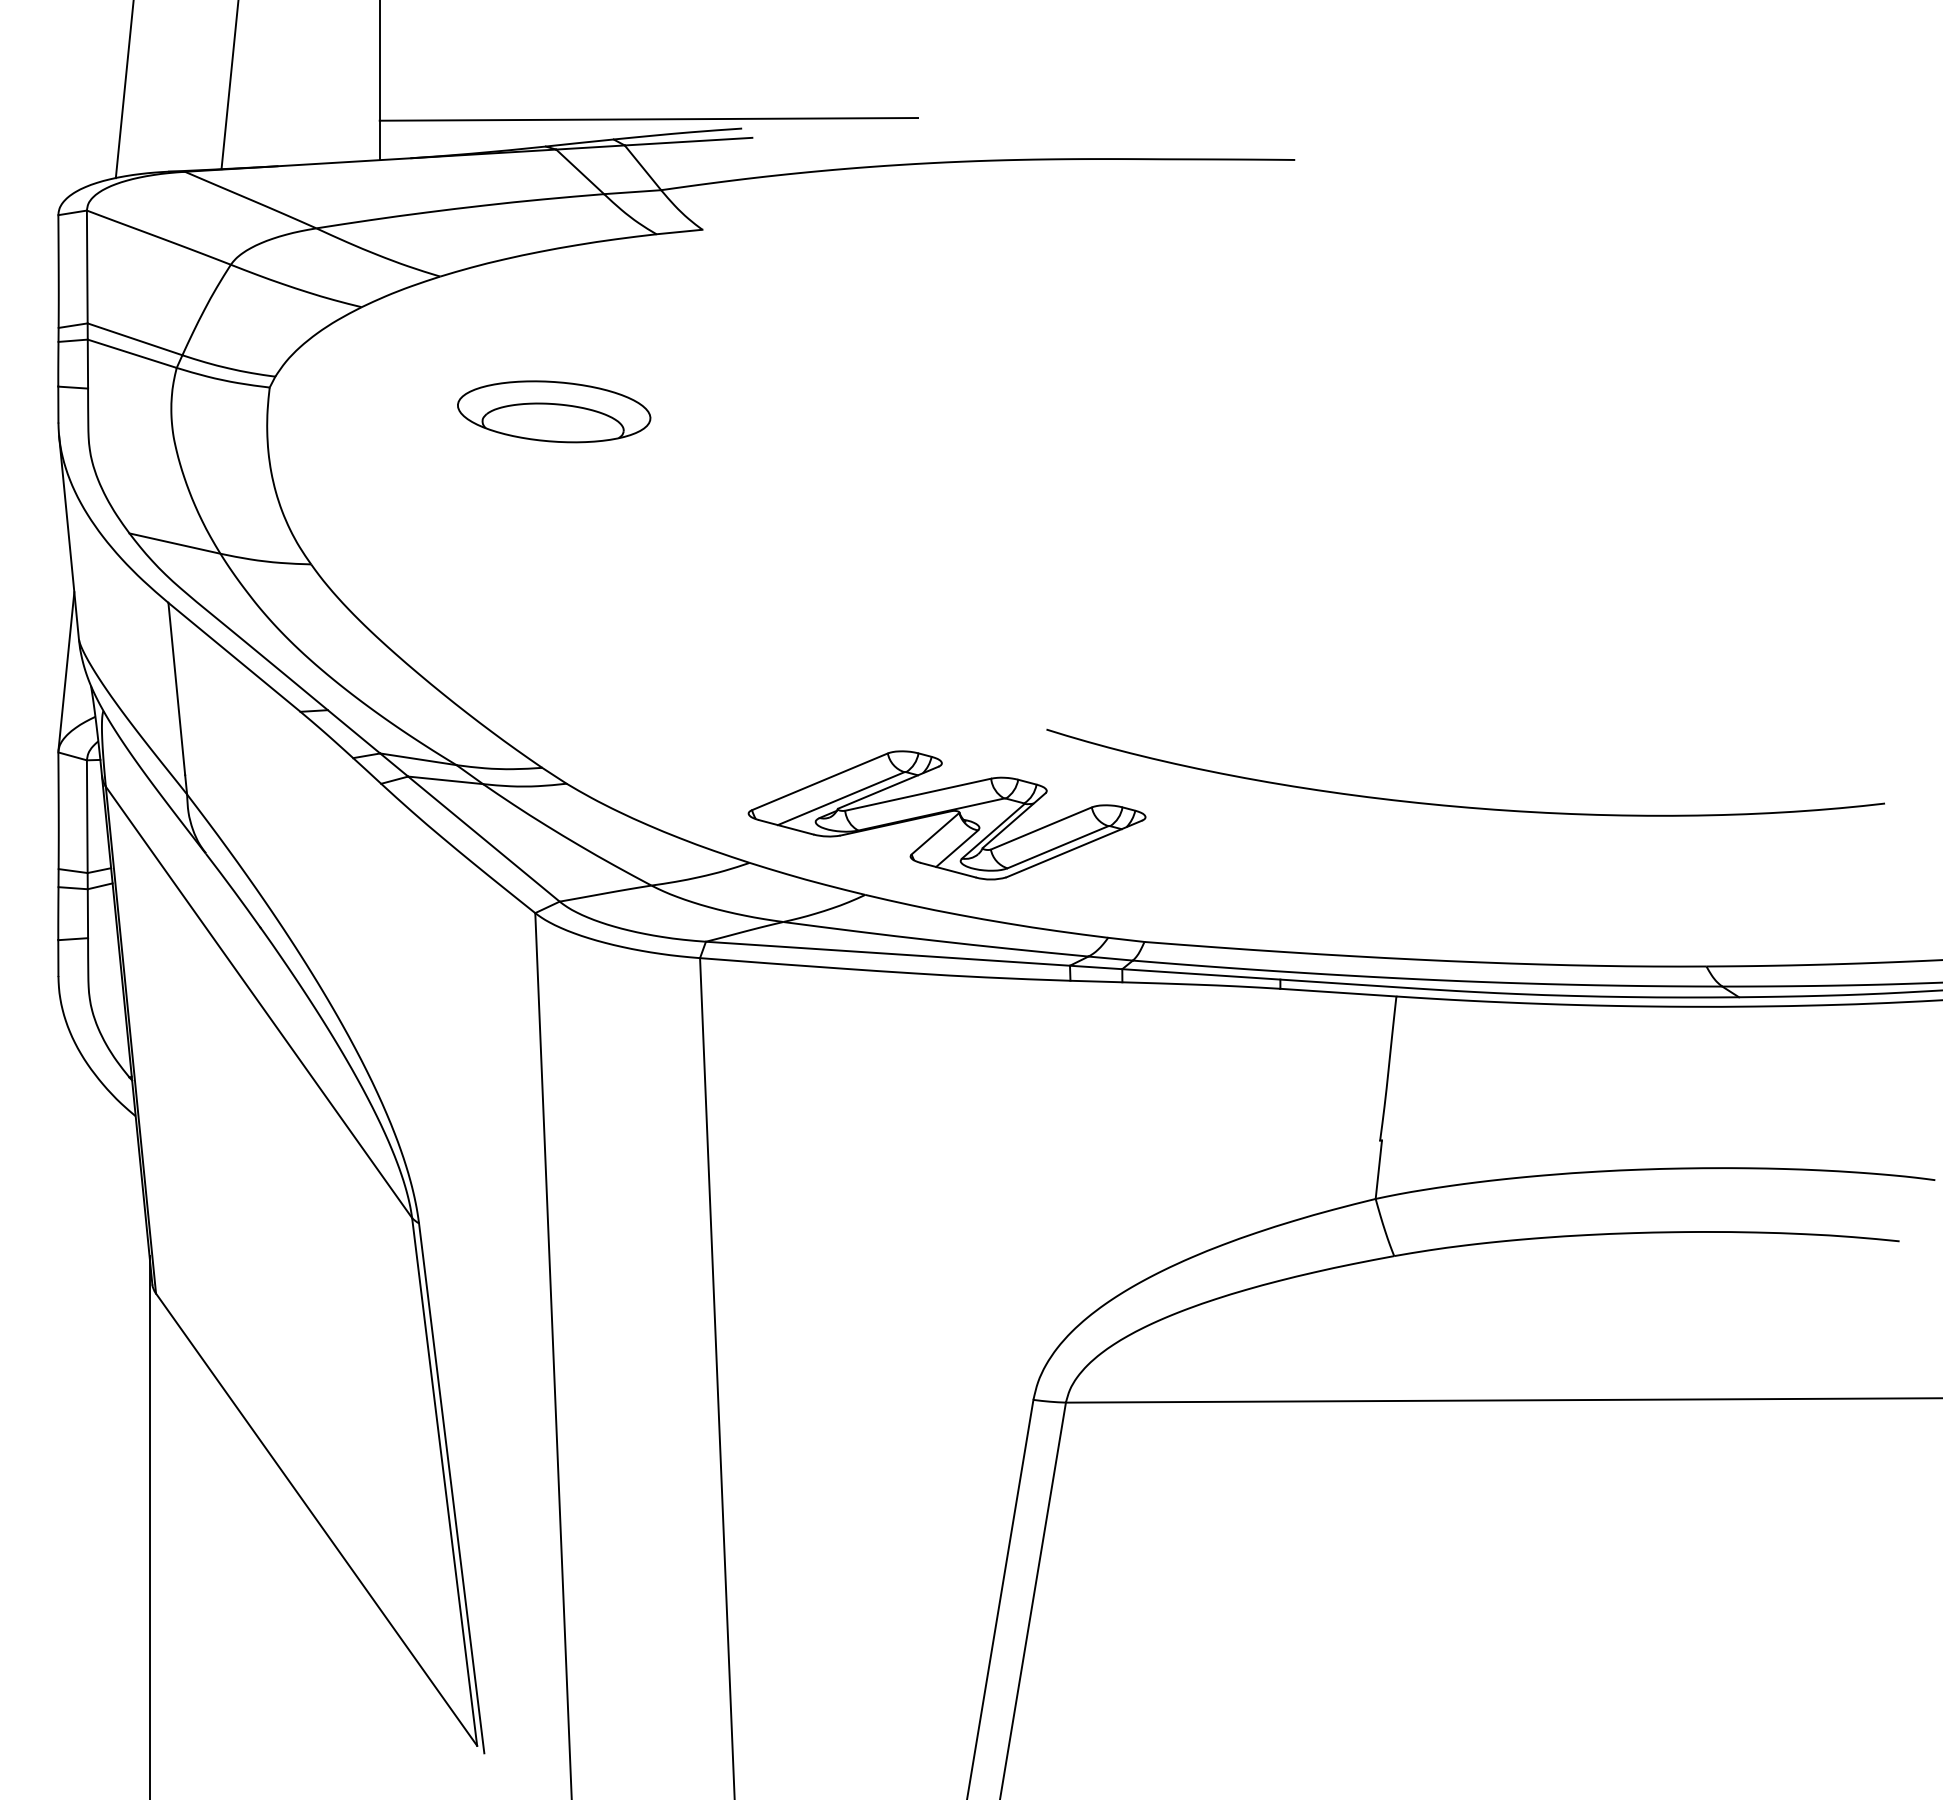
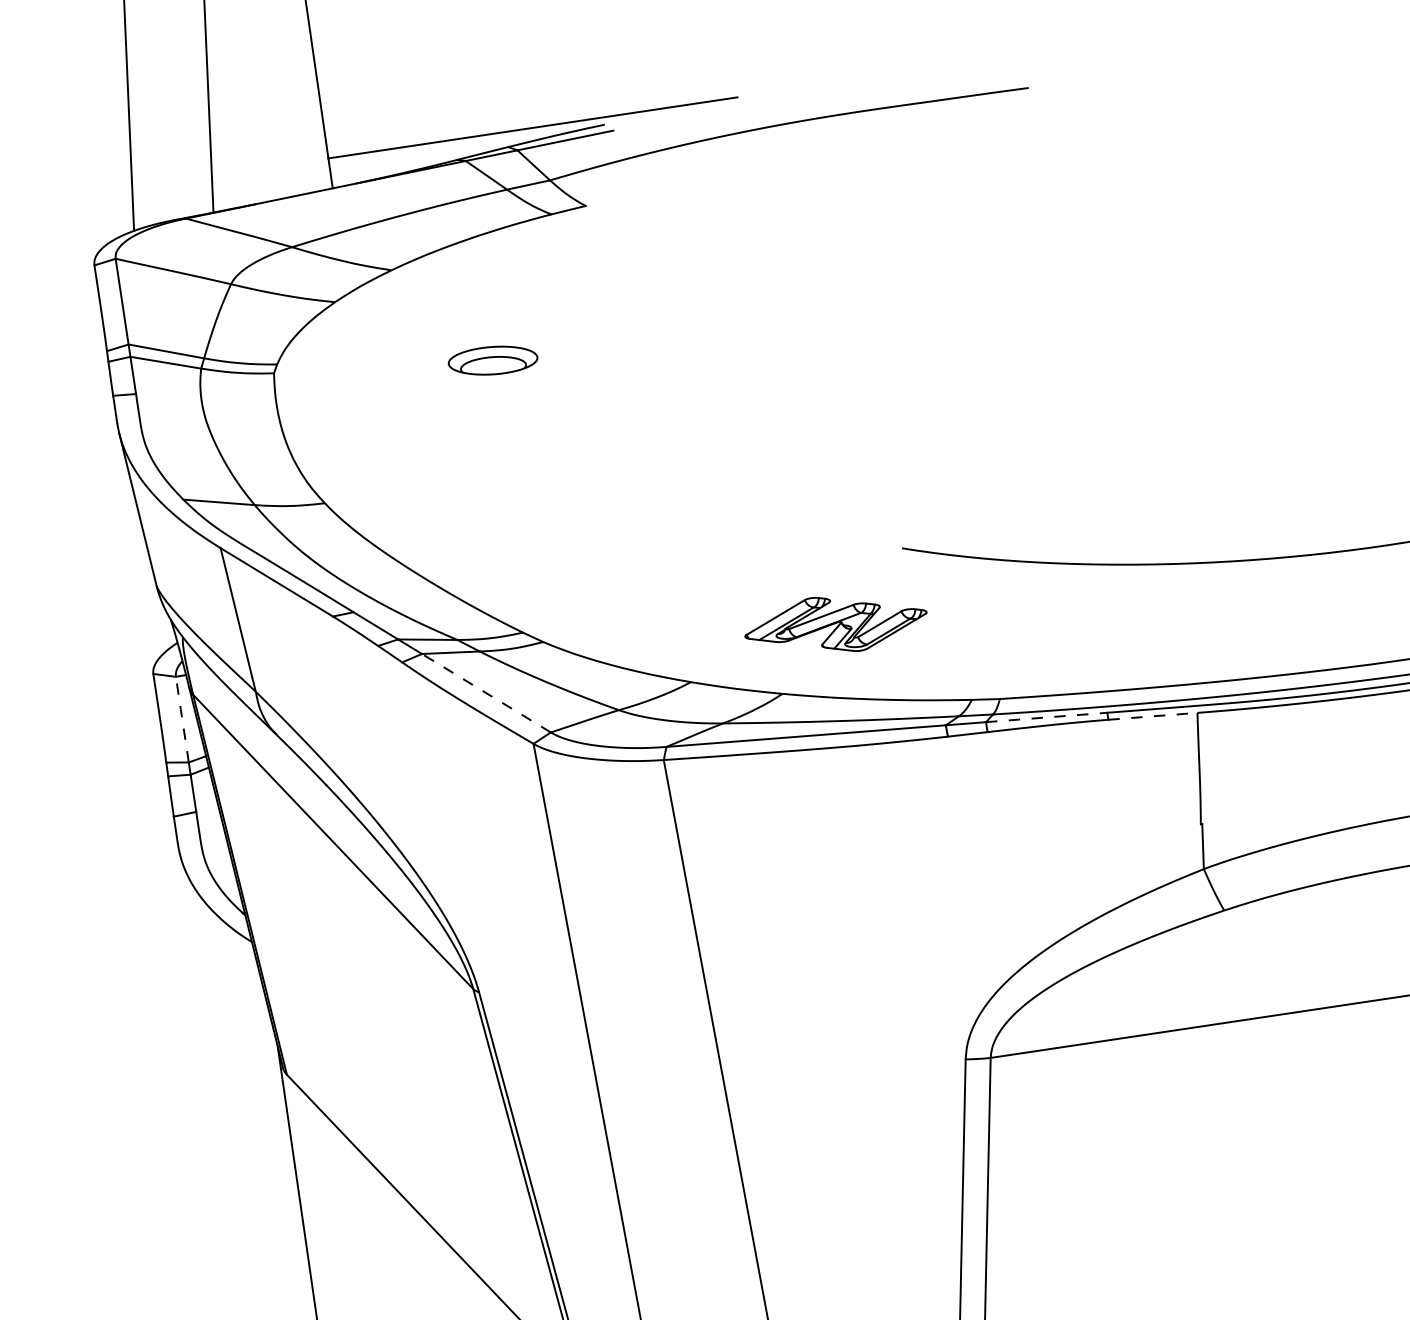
part: (554, 411) -> (493, 360), size x0.6
line: (66, 671) -> (150, 611), removed
part: (946, 815) -> (835, 624), size x0.6
line: (87, 816) -> (182, 719), solid -> dashed
line: (484, 839) -> (486, 693), solid -> dashed
line: (1201, 974) -> (1046, 717), solid -> dashed
line: (1338, 992) -> (1152, 716), solid -> dashed

